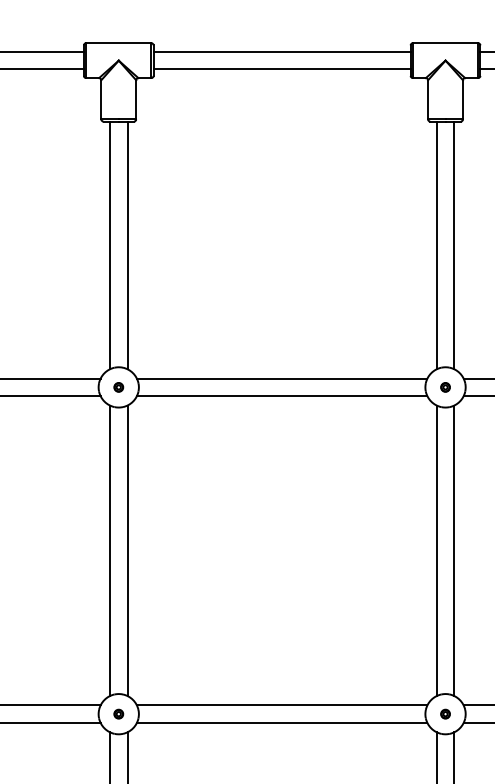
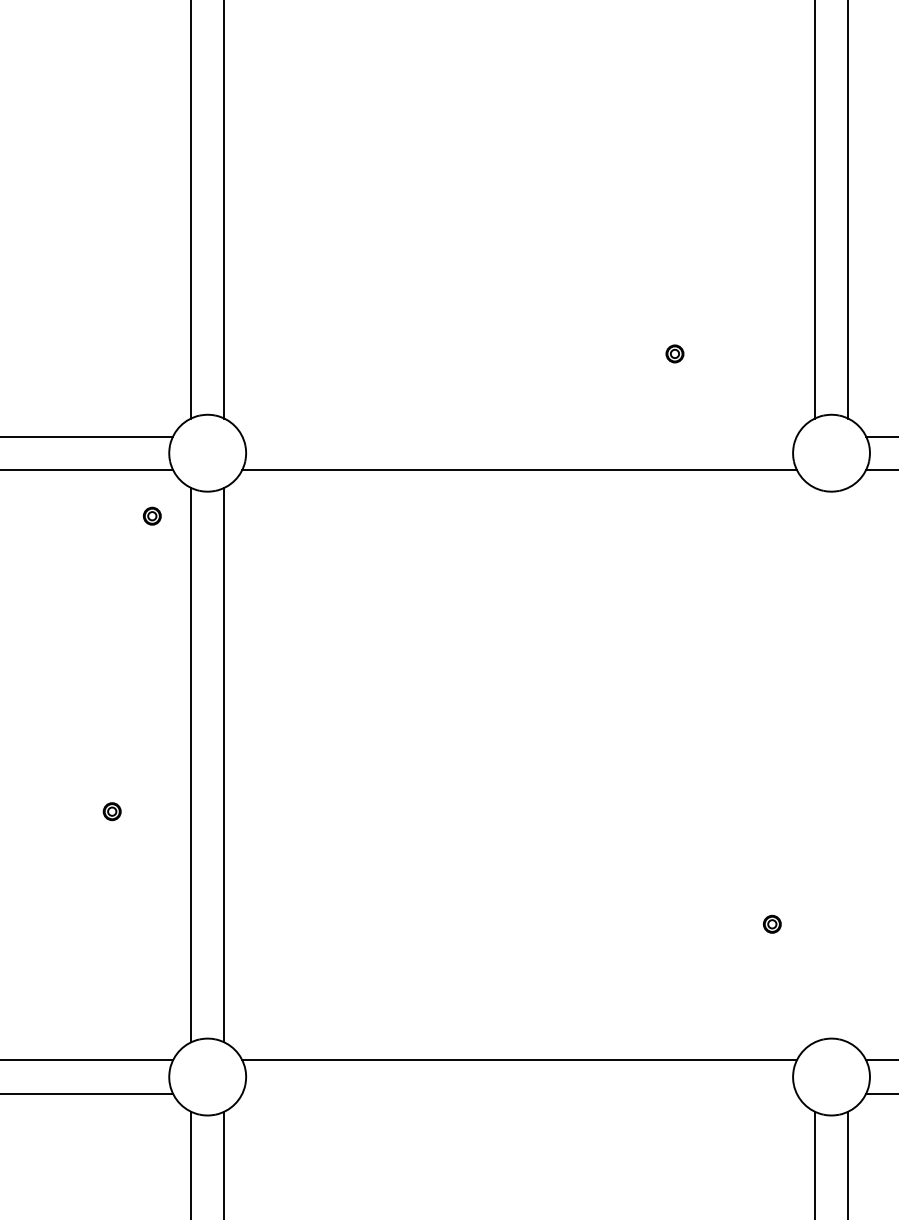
line: (281, 378) -> (518, 436), removed
part: (118, 387) -> (151, 516), moved
part: (445, 387) -> (674, 354), moved
line: (436, 550) -> (814, 764), removed
line: (454, 550) -> (848, 764), removed
part: (118, 713) -> (111, 810), moved
part: (445, 713) -> (772, 923), moved
line: (281, 722) -> (518, 1092), removed

